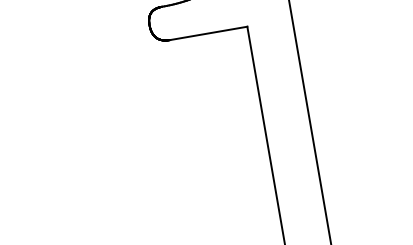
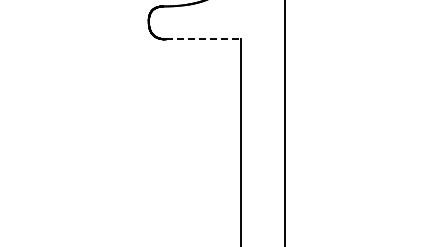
line: (208, 33) -> (203, 39), solid -> dashed

